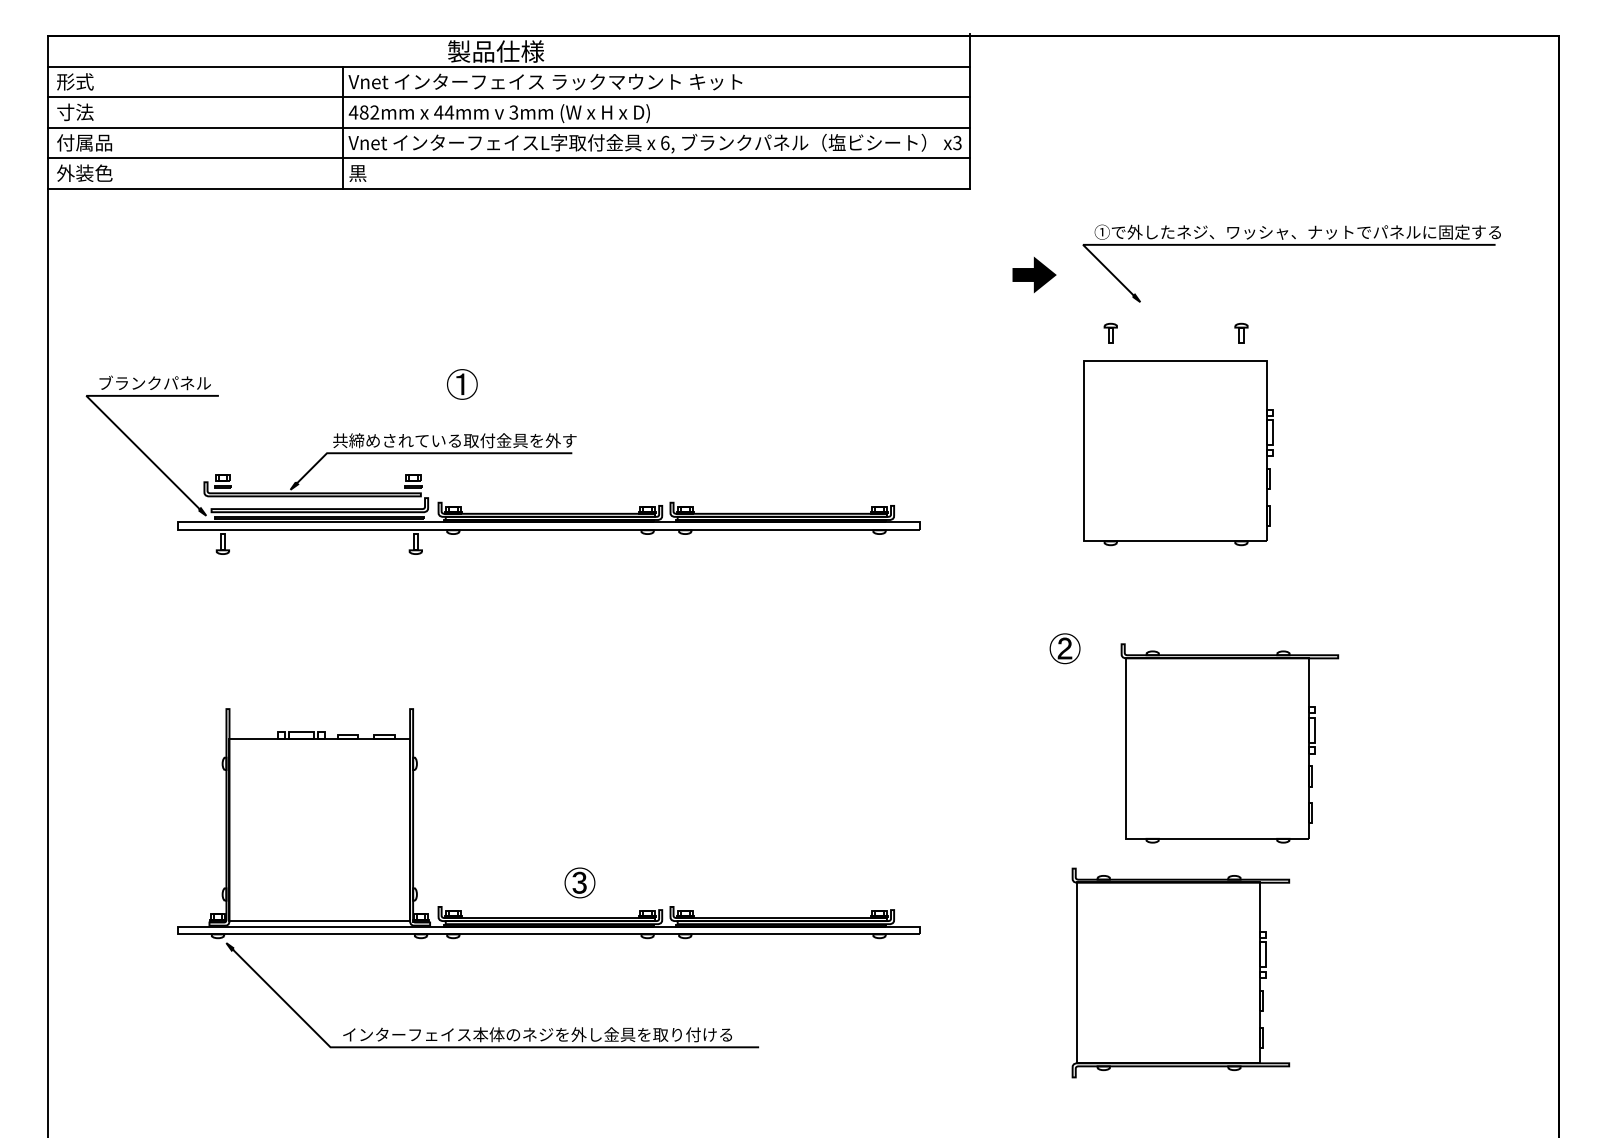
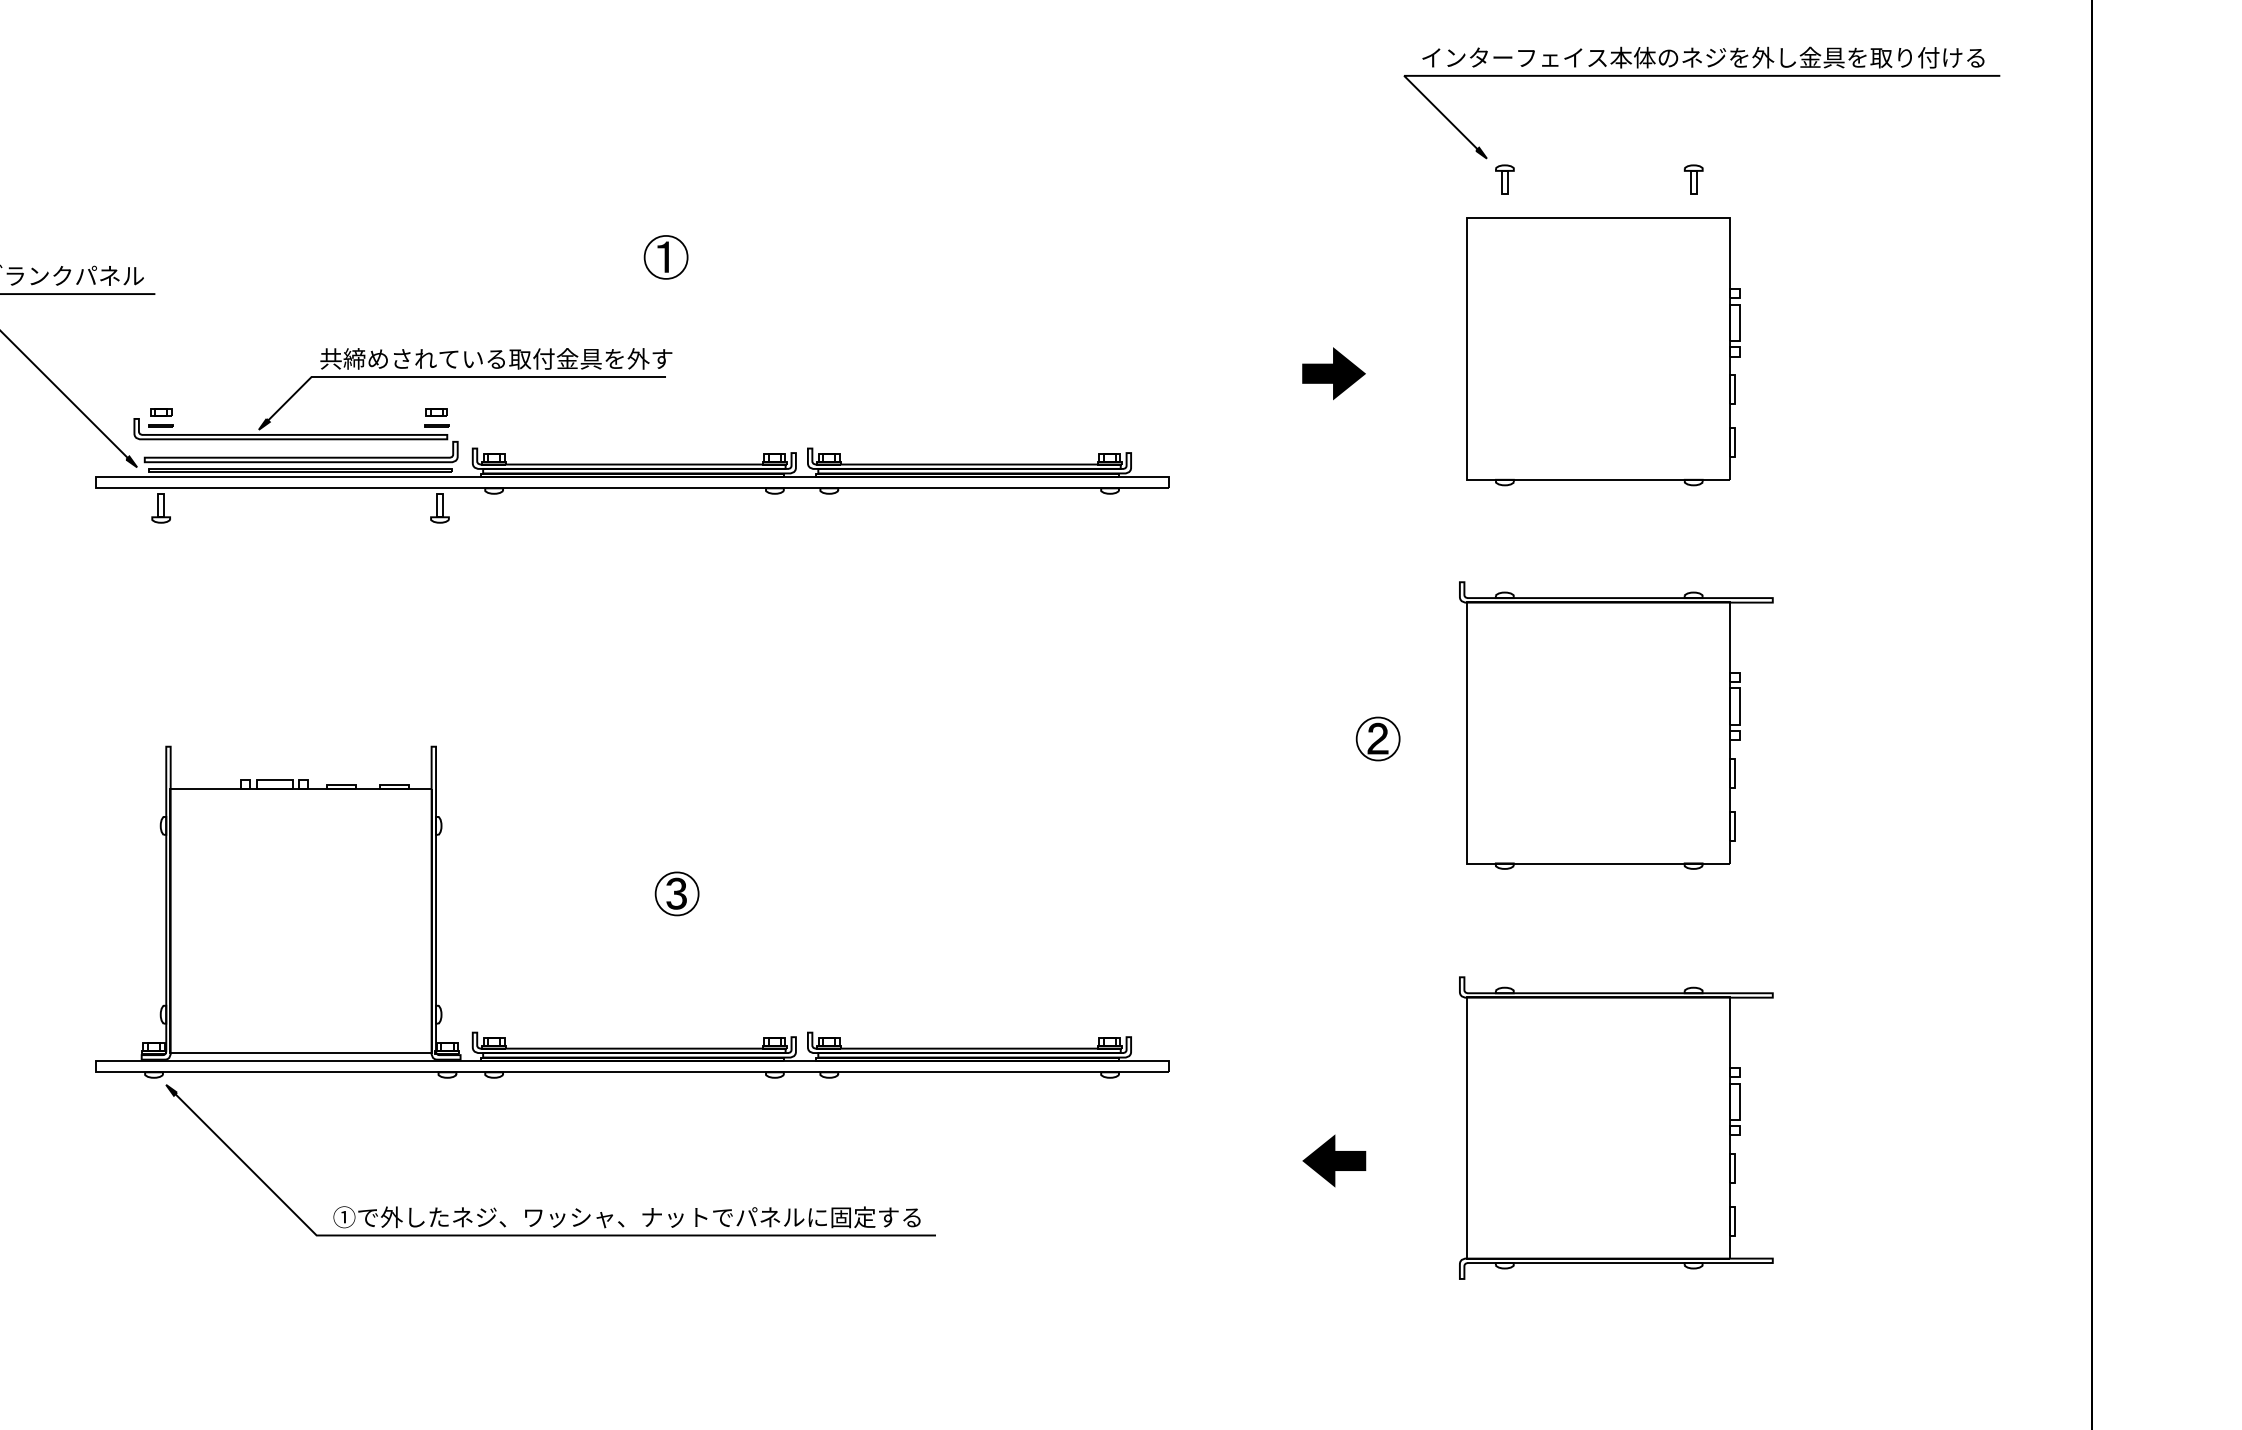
text: (1297, 231) -> (1714, 56), ①で外したネジ、ワッシャ、ナットでパネルに固定する -> インターフェイス本体のネジを外し金具を取り付ける
part: (1034, 274) -> (1333, 373), moved
part: (462, 384) -> (666, 257), moved
part: (1178, 434) -> (1602, 325), moved
part: (1064, 648) -> (1377, 738), moved
part: (1229, 743) -> (1615, 725), moved
part: (579, 882) -> (676, 893), moved
part: (1180, 972) -> (1615, 1127), moved
fill: (1034, 995) -> (1333, 1160), added
text: (545, 1034) -> (627, 1216), インターフェイス本体のネジを外し金具を取り付ける -> ①で外したネジ、ワッシャ、ナットでパネルに固定する

